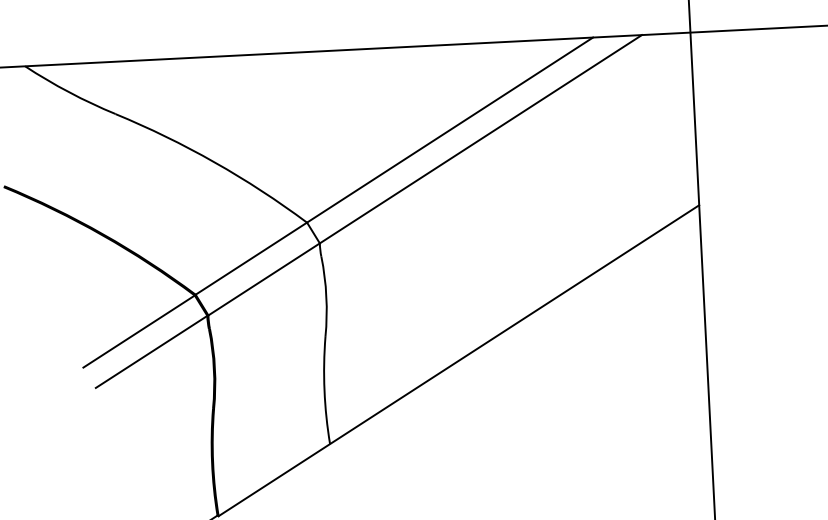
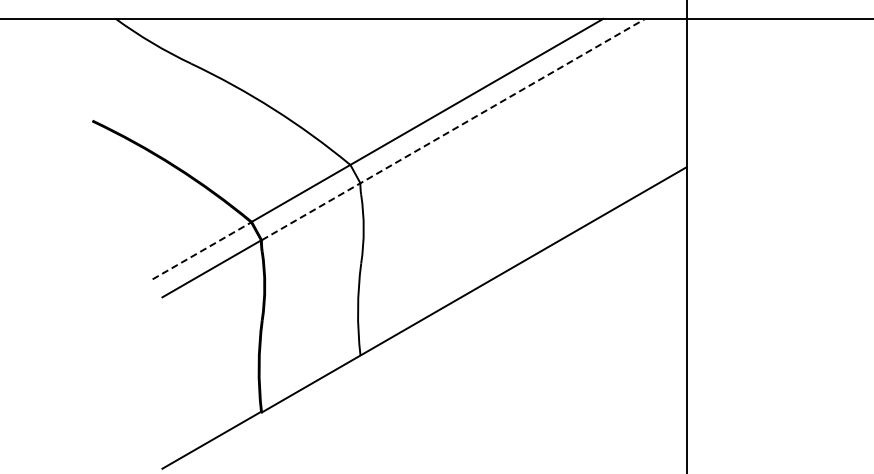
line: (426, 175) -> (454, 129), solid -> dashed
line: (138, 331) -> (201, 250), solid -> dashed

